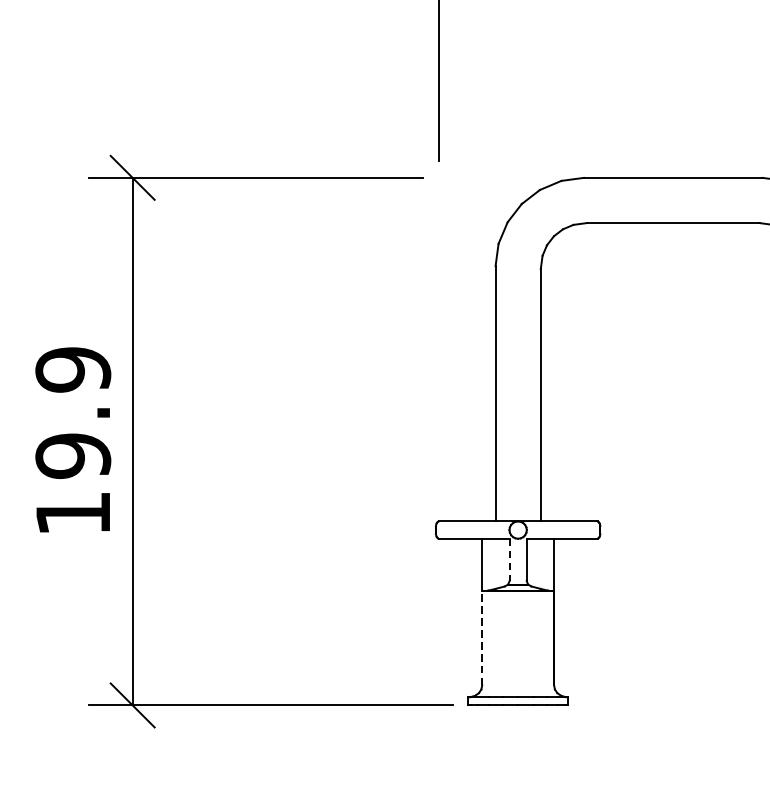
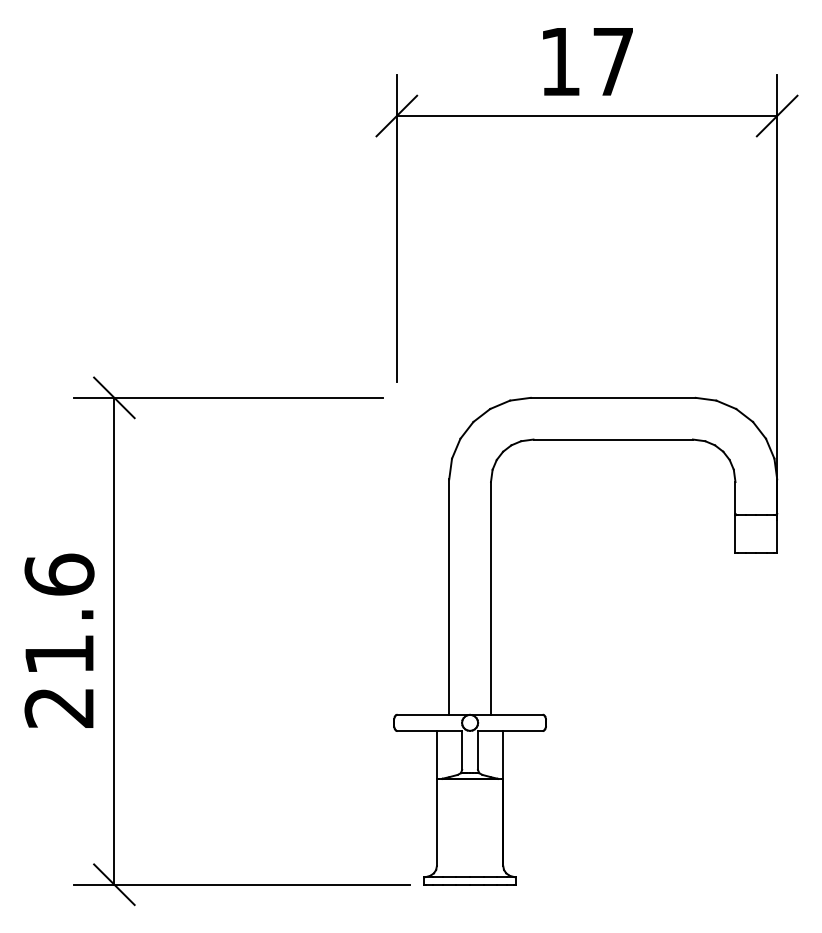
text: (73, 440) -> (59, 640), 19.9 -> 21.6
line: (509, 560) -> (462, 750), dashed -> solid
line: (481, 638) -> (436, 822), dashed -> solid

